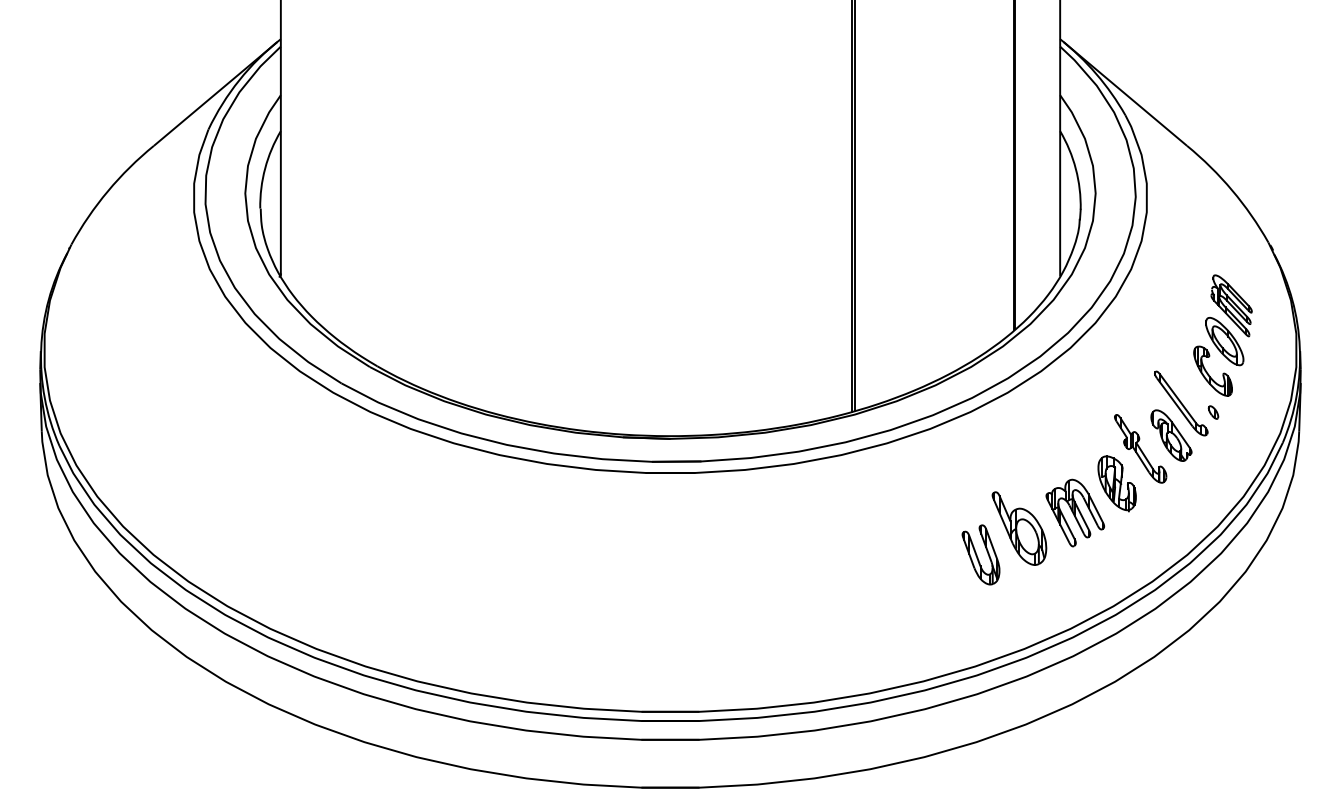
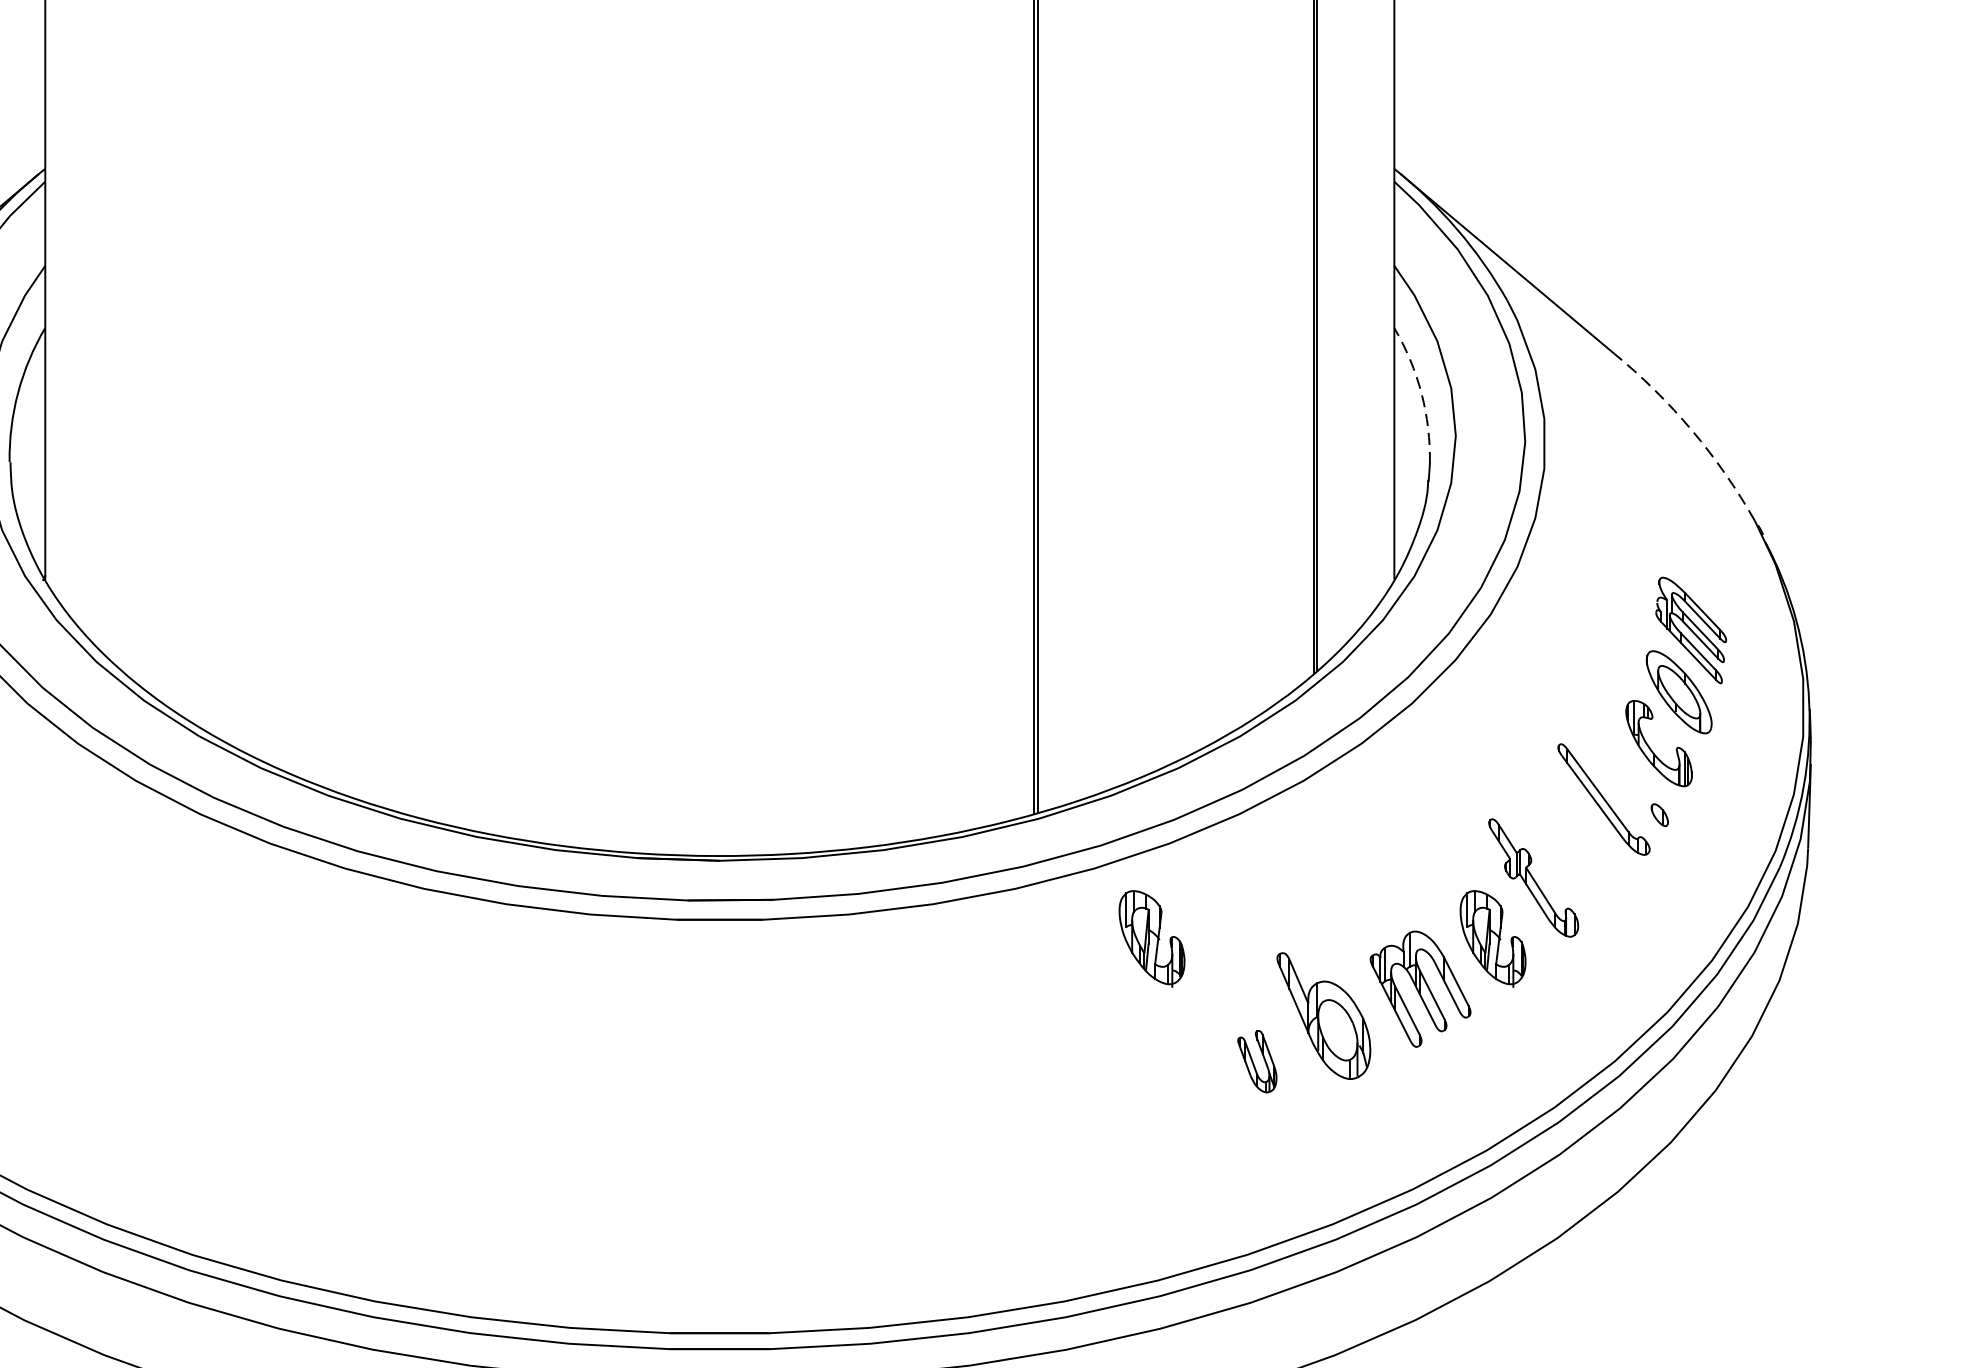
arc: (1075, 169) -> (1420, 394), solid -> dashed
arc: (1232, 190) -> (1692, 430), solid -> dashed
part: (1171, 435) -> (1587, 854), removed
part: (919, 483) -> (1150, 937), added
part: (980, 554) -> (1256, 1060), size x0.6

